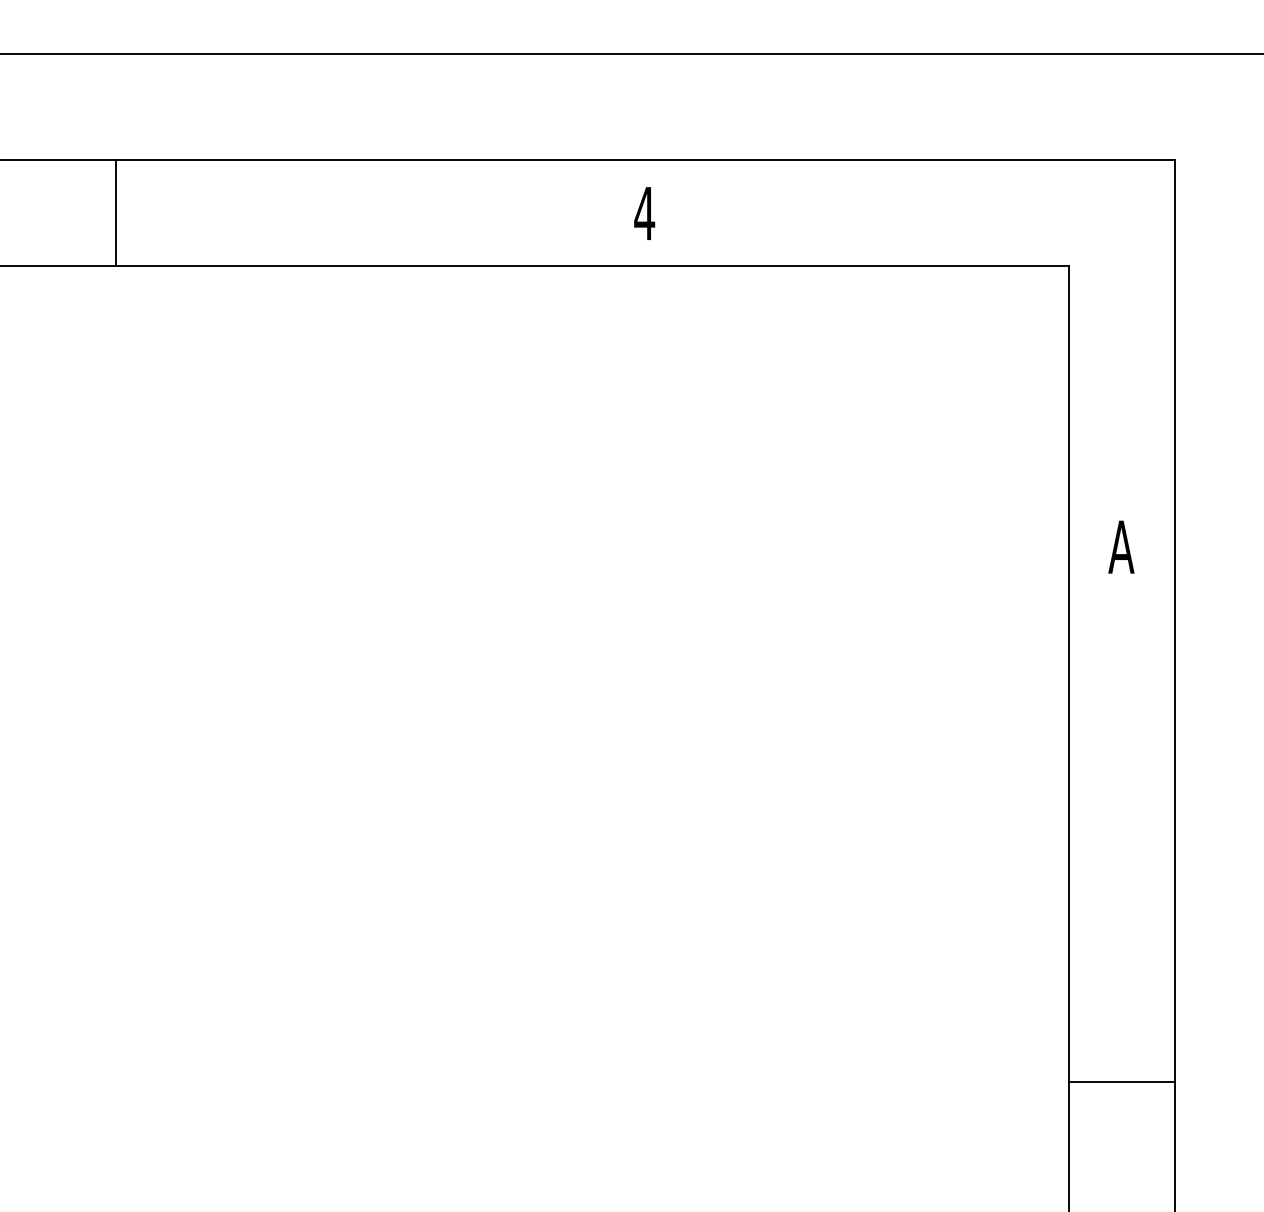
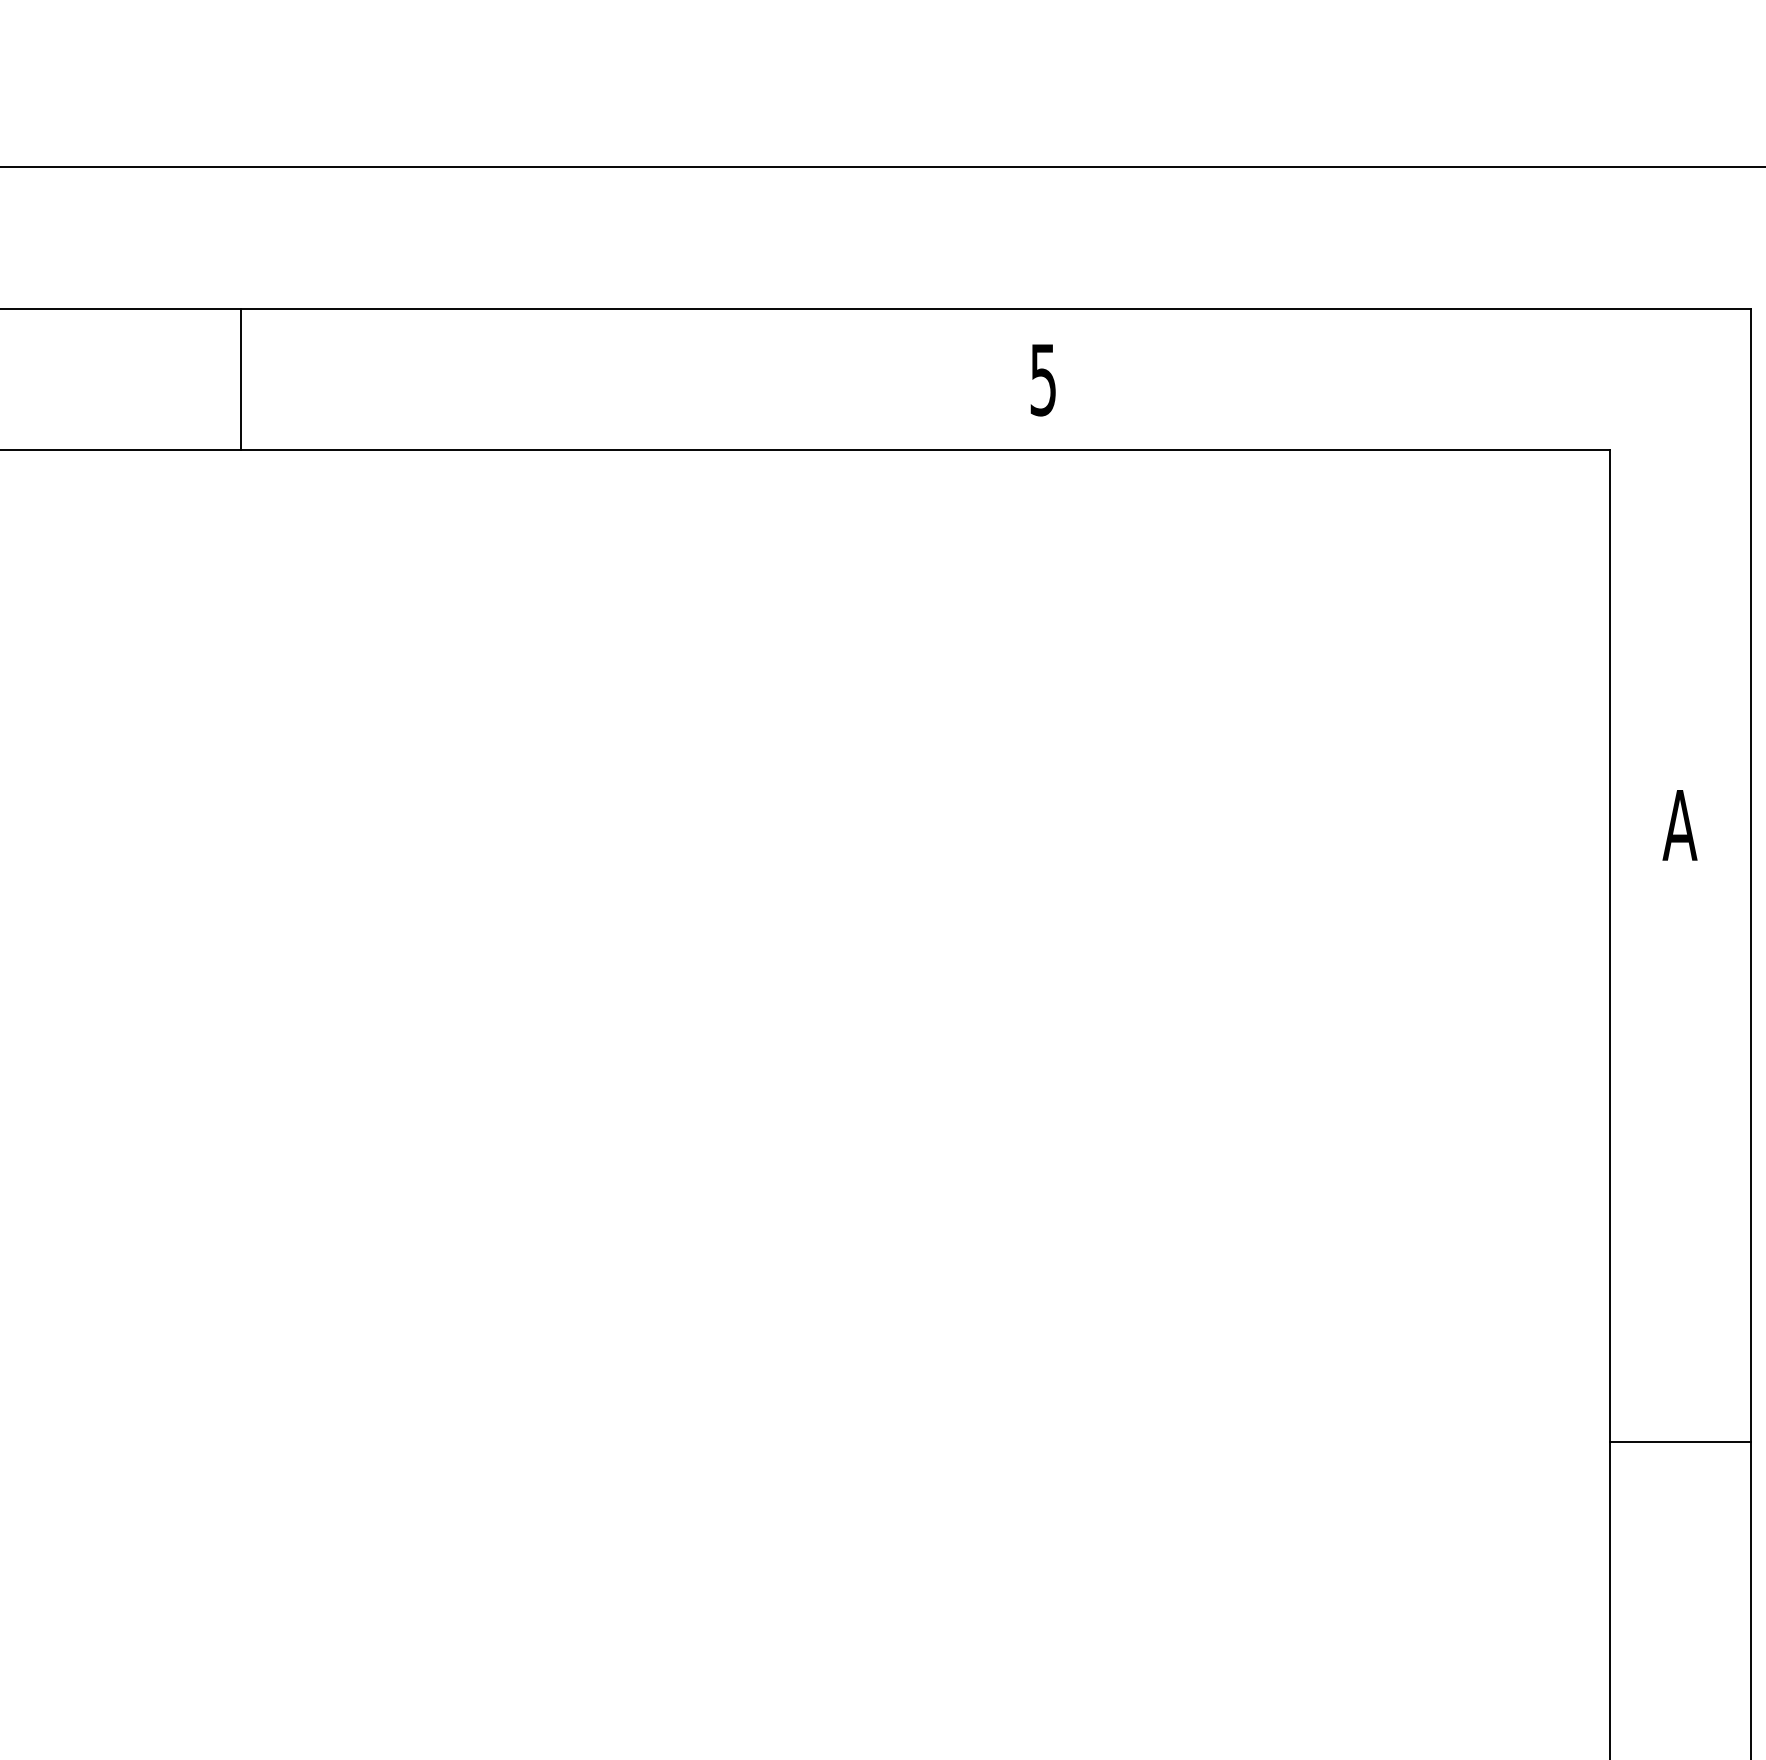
line: (115, 213) -> (240, 379), moved
text: (644, 214) -> (1043, 380), 4 -> 5
line: (1121, 1081) -> (1680, 1442), moved

